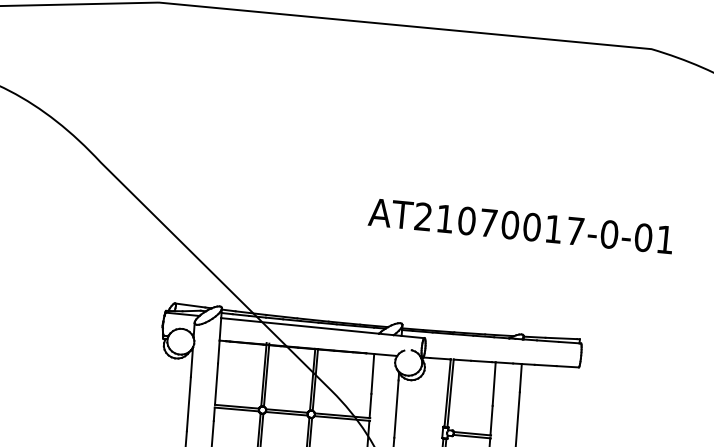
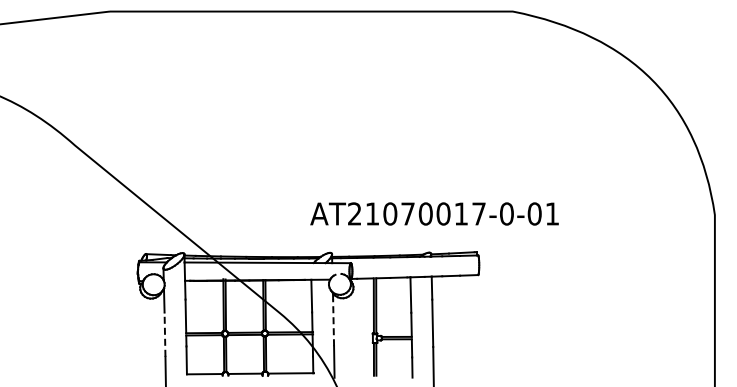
text: (521, 225) -> (434, 213), moved
line: (189, 403) -> (165, 334), solid -> dashed
line: (396, 408) -> (333, 322), solid -> dashed

